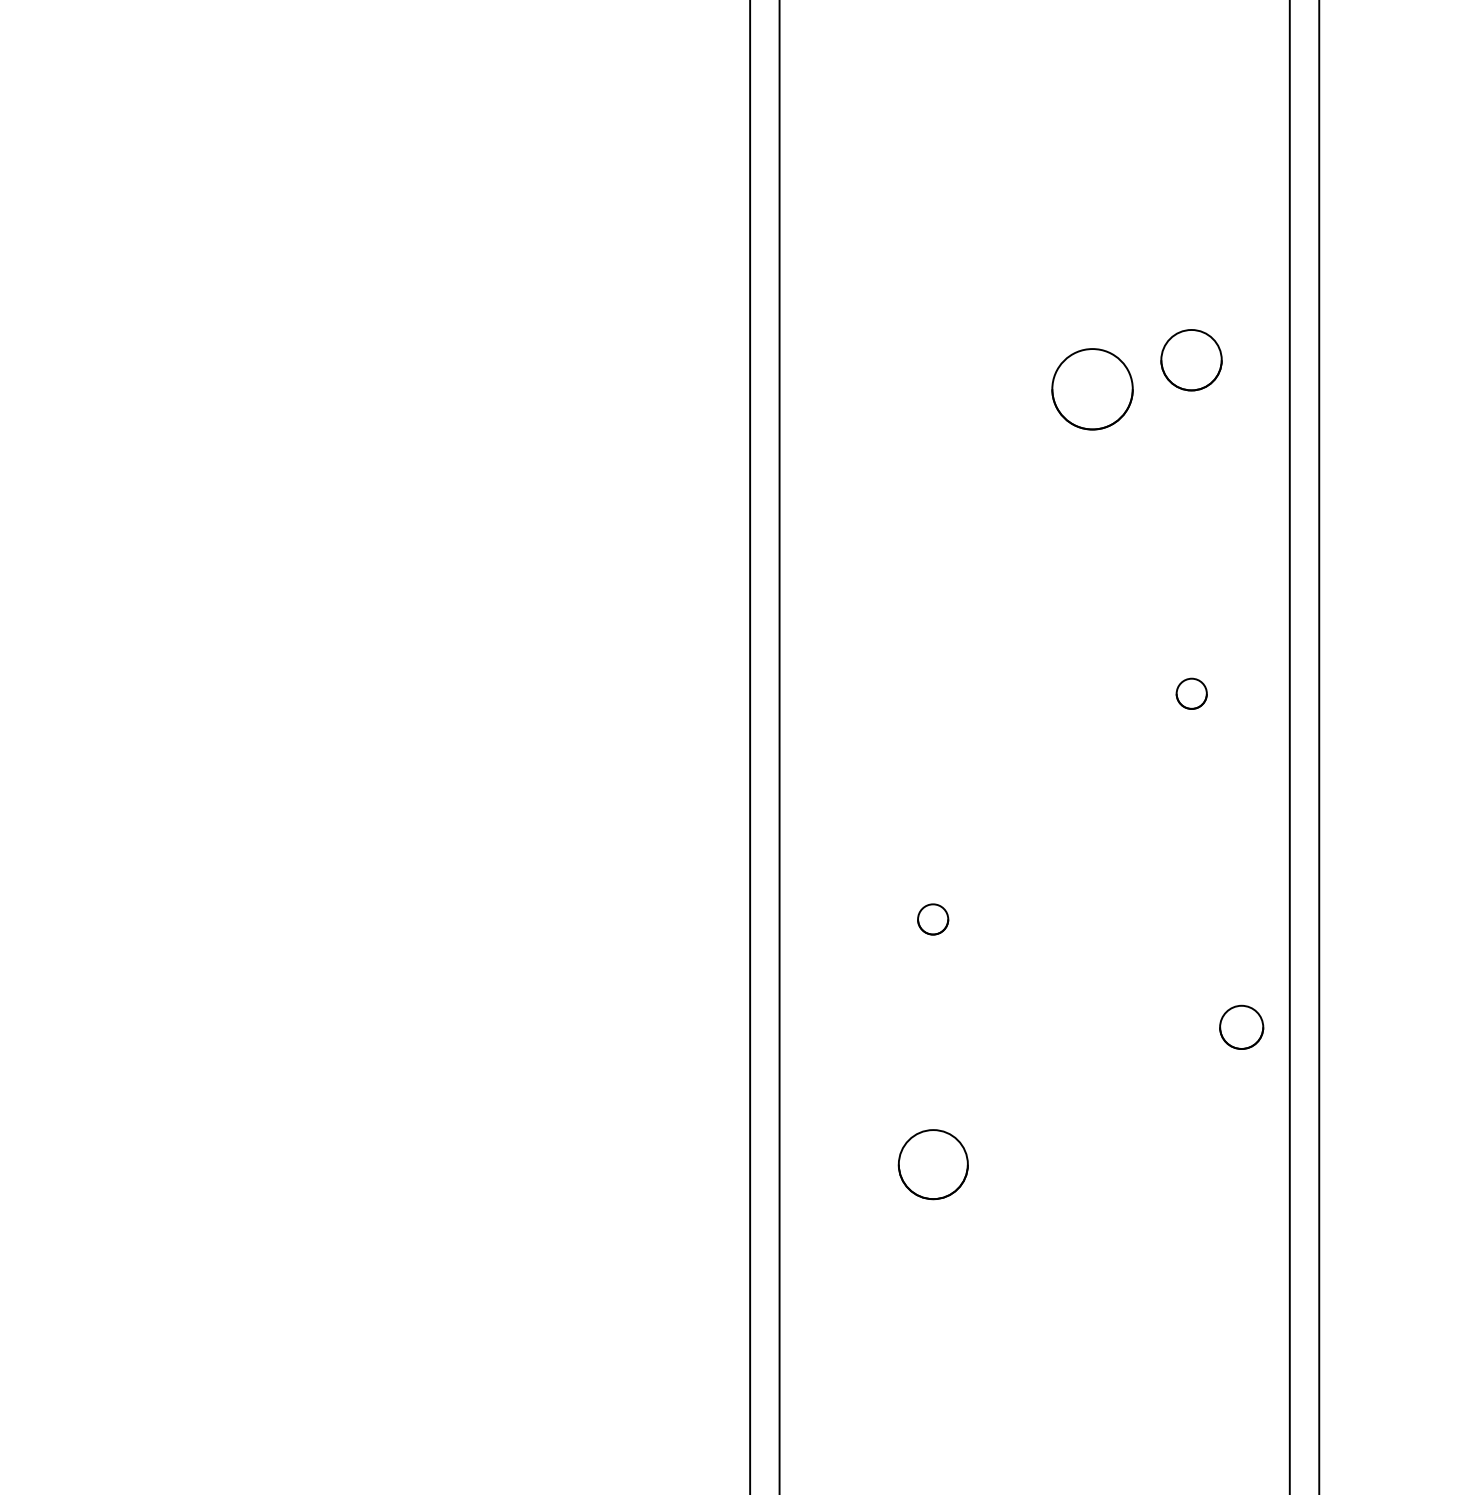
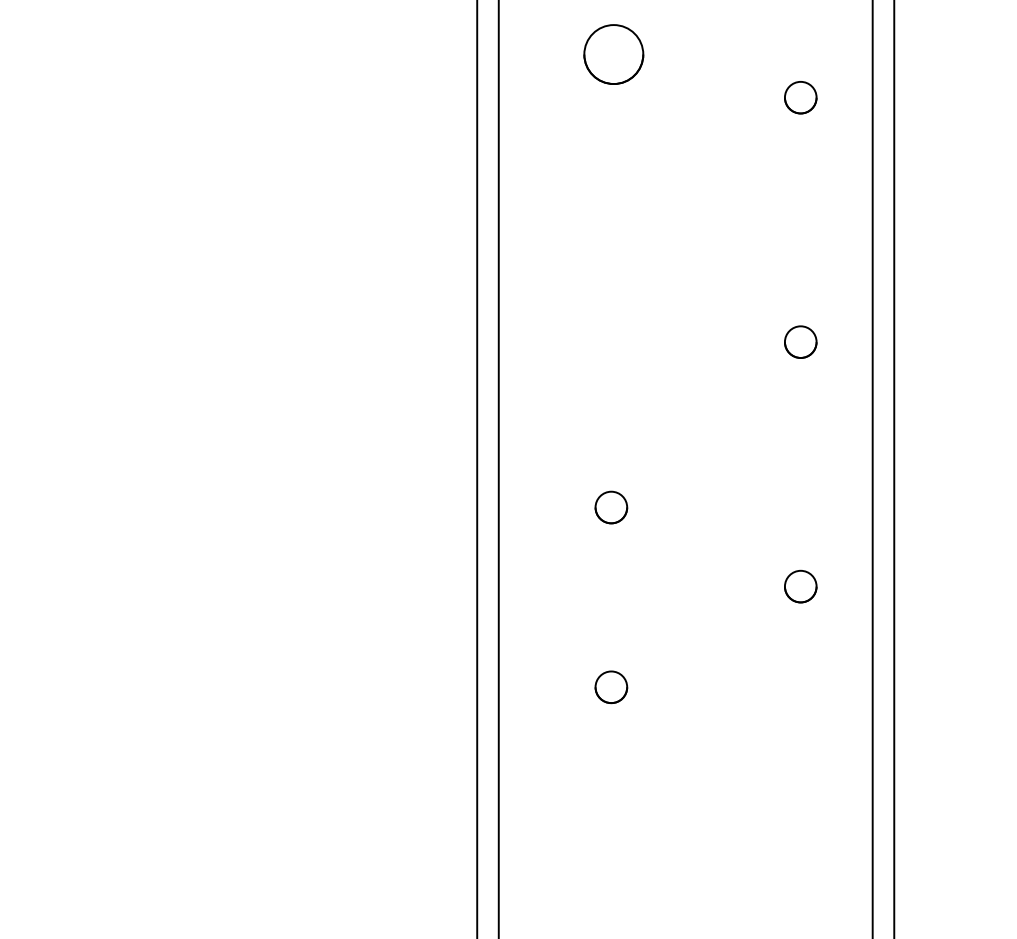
circle: (1191, 359) -> (800, 97), size x0.71
circle: (1092, 389) -> (613, 54), moved
circle: (1191, 693) -> (800, 341), size x1.43
circle: (932, 919) -> (610, 507), size x1.43
circle: (1241, 1026) -> (800, 585), moved
circle: (932, 1164) -> (610, 687), size x0.62

